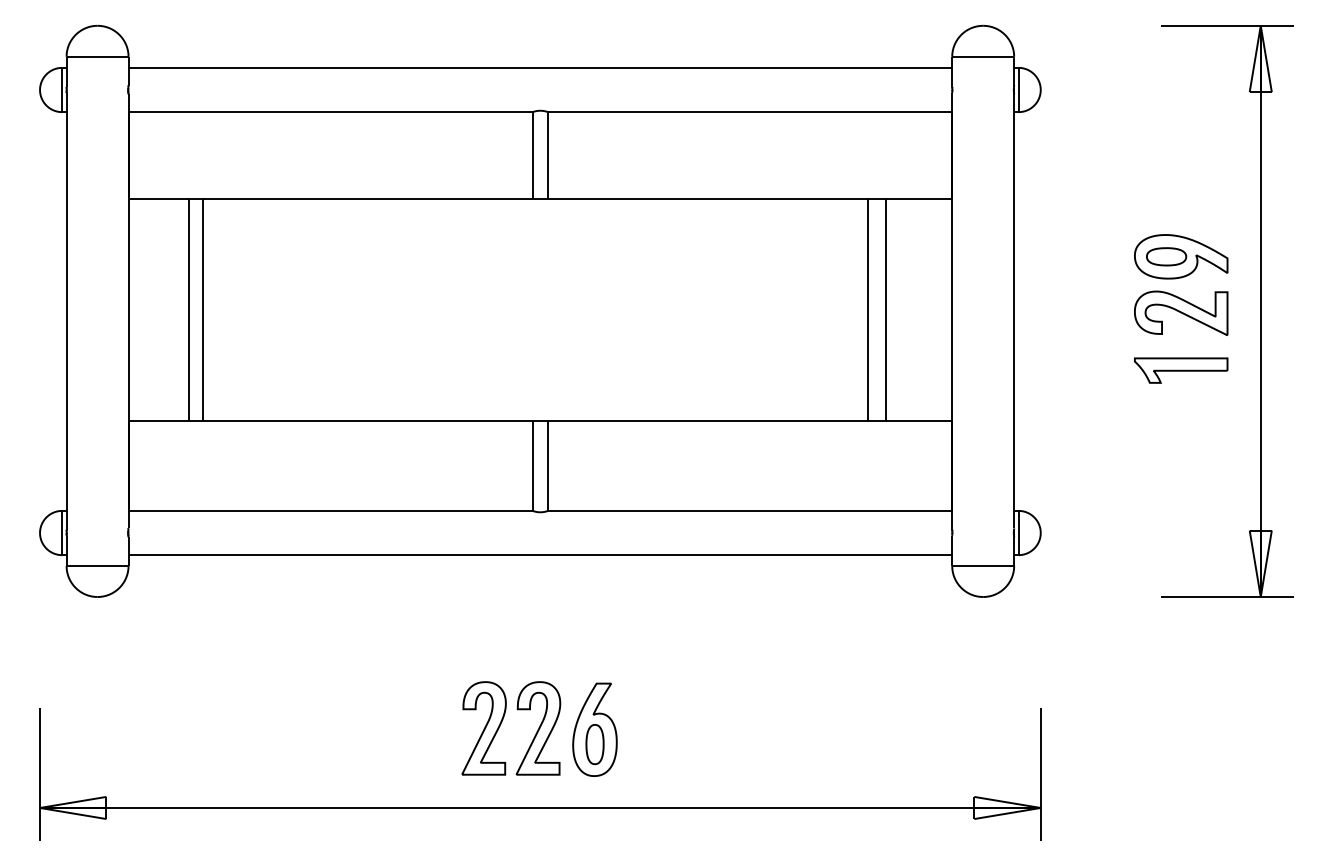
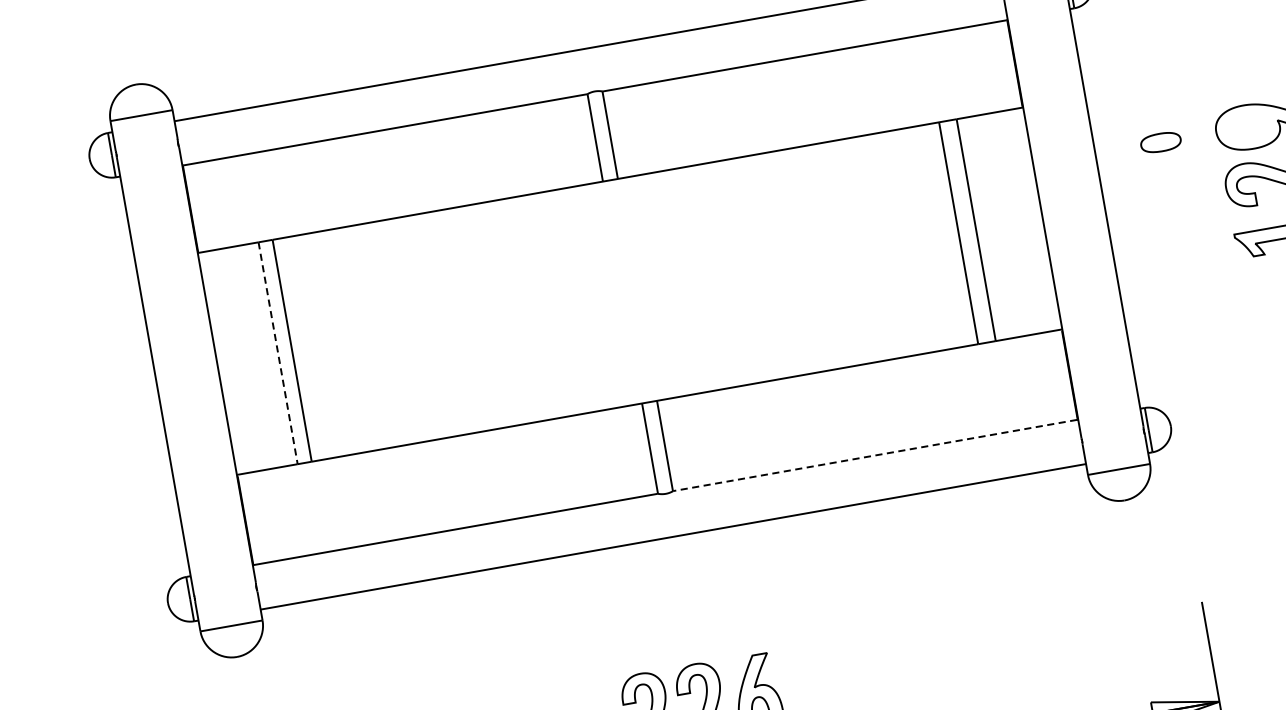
part: (1166, 256) -> (1160, 142), moved
line: (189, 310) -> (278, 353), solid -> dashed
line: (749, 510) -> (875, 455), solid -> dashed

